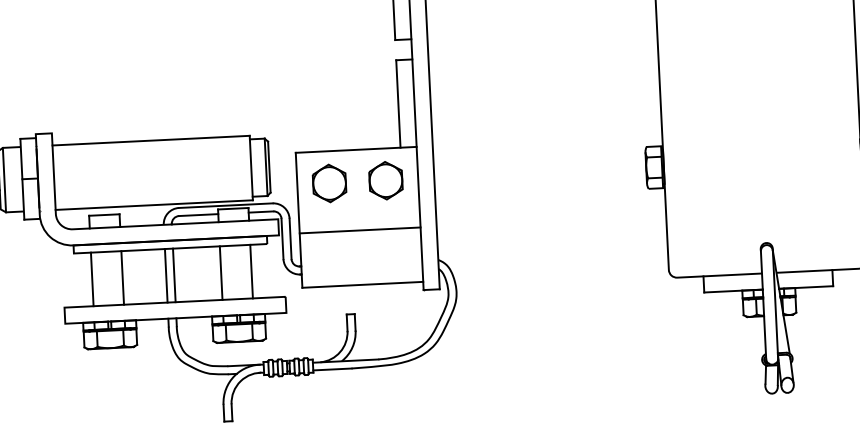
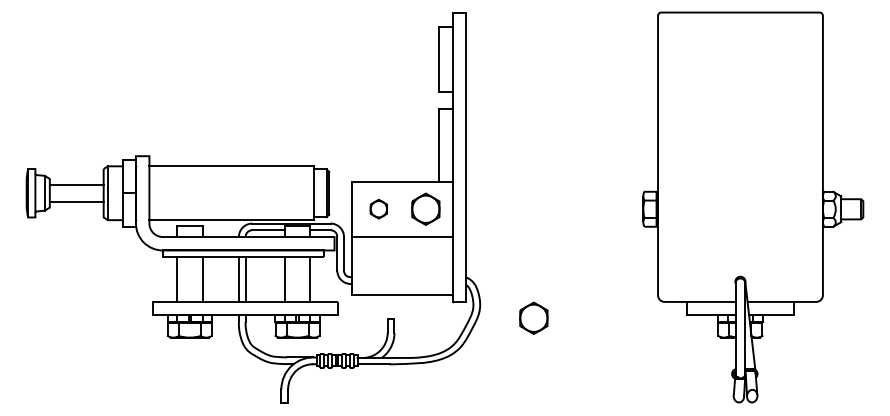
part: (329, 182) -> (378, 208), size x0.6
line: (359, 230) -> (401, 236), moved
part: (521, 303) -> (533, 317), added

